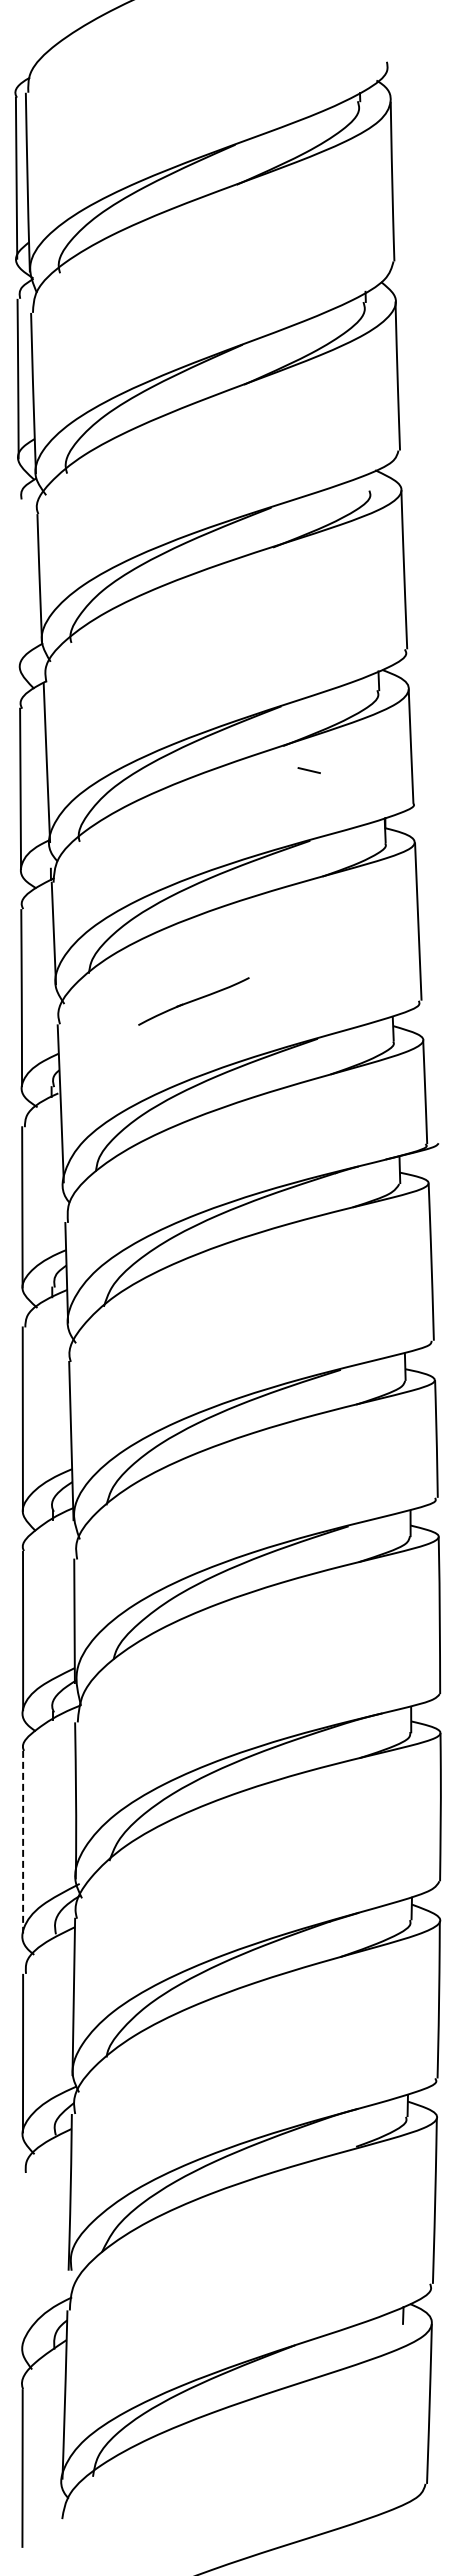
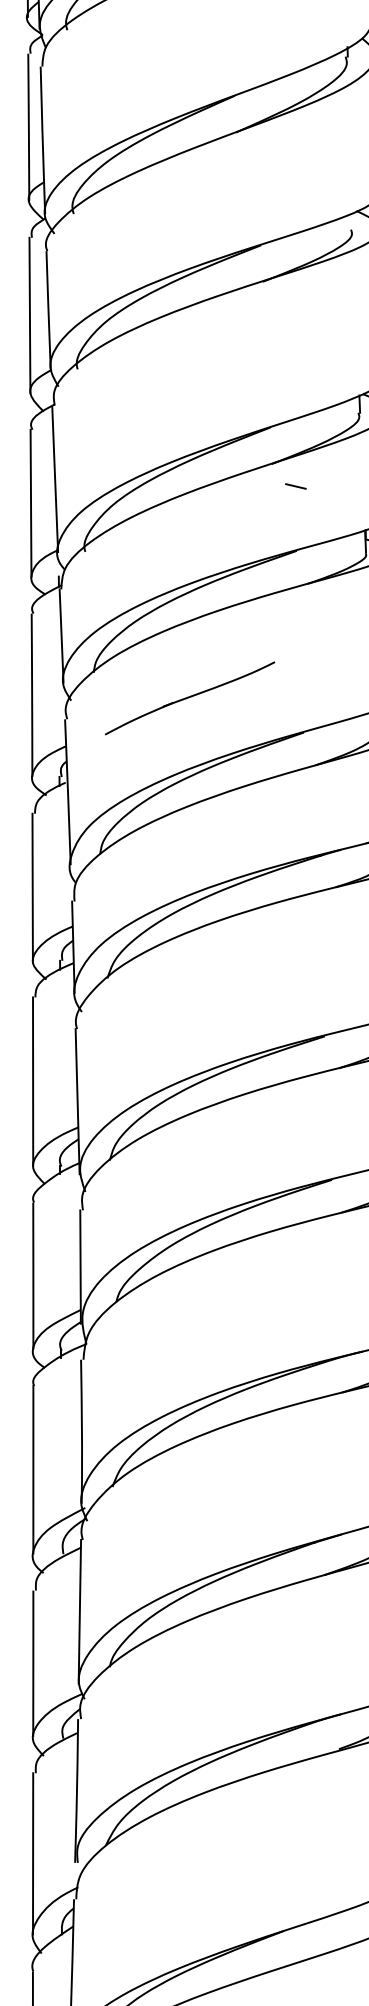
line: (18, 583) -> (29, 314), added
part: (193, 1001) -> (189, 698), size x1.67
line: (23, 1842) -> (33, 1469), dashed -> solid
line: (22, 2260) -> (32, 1853), added

